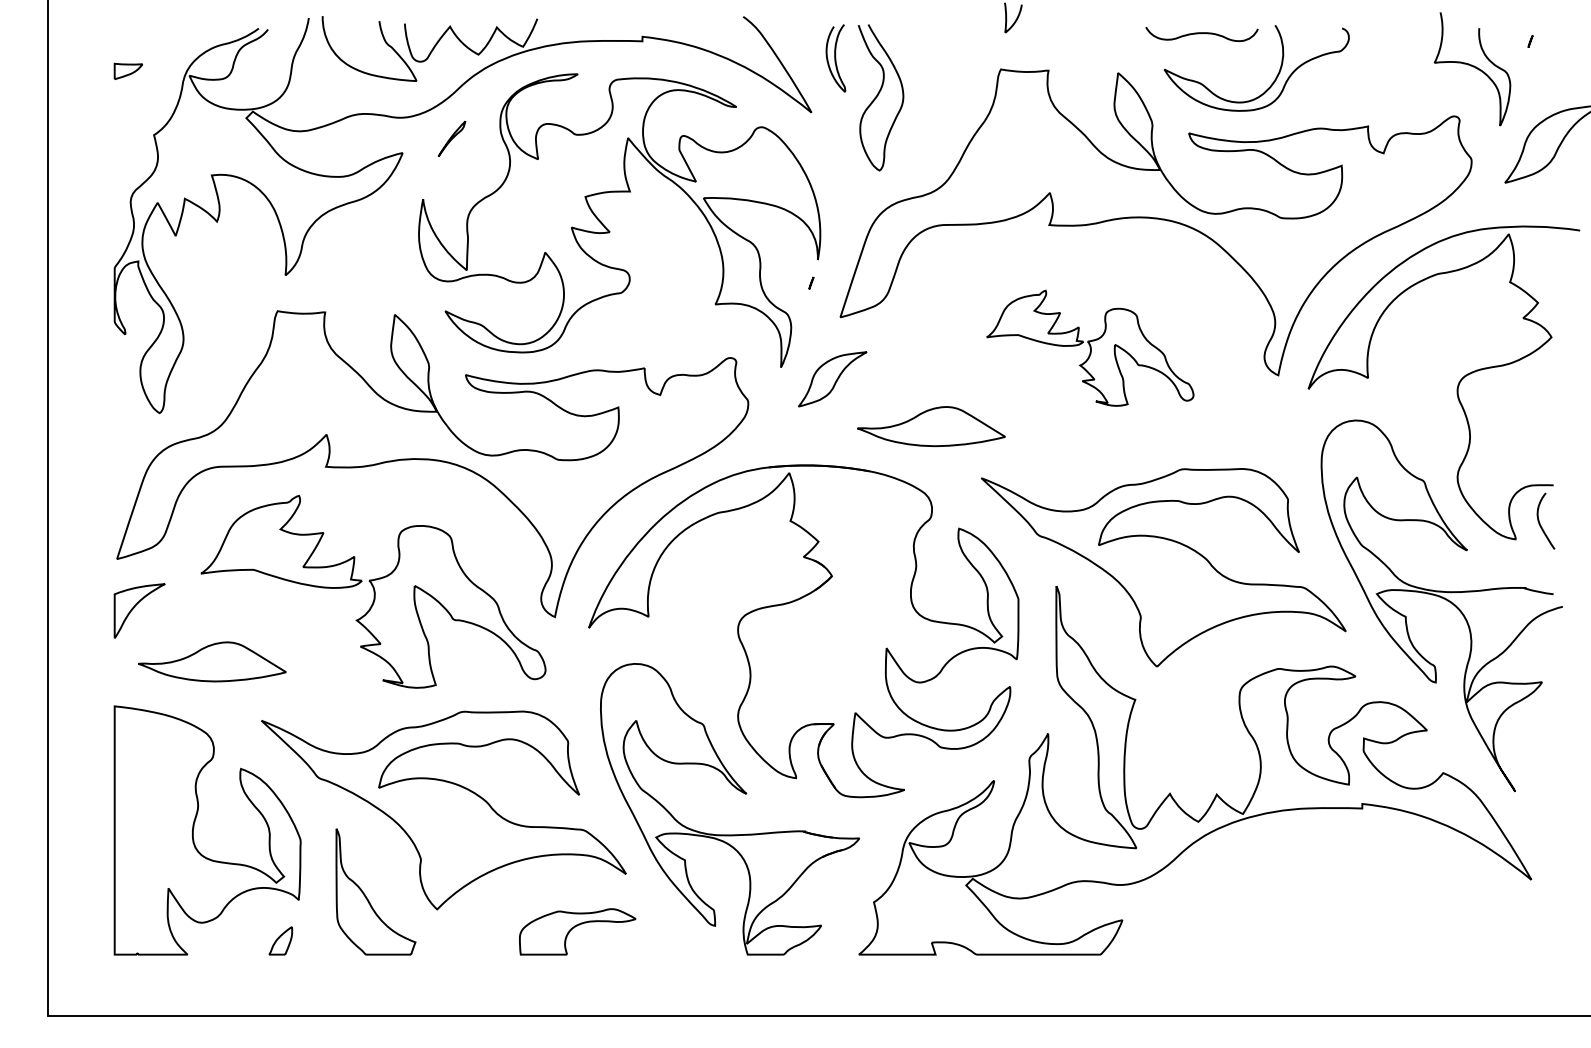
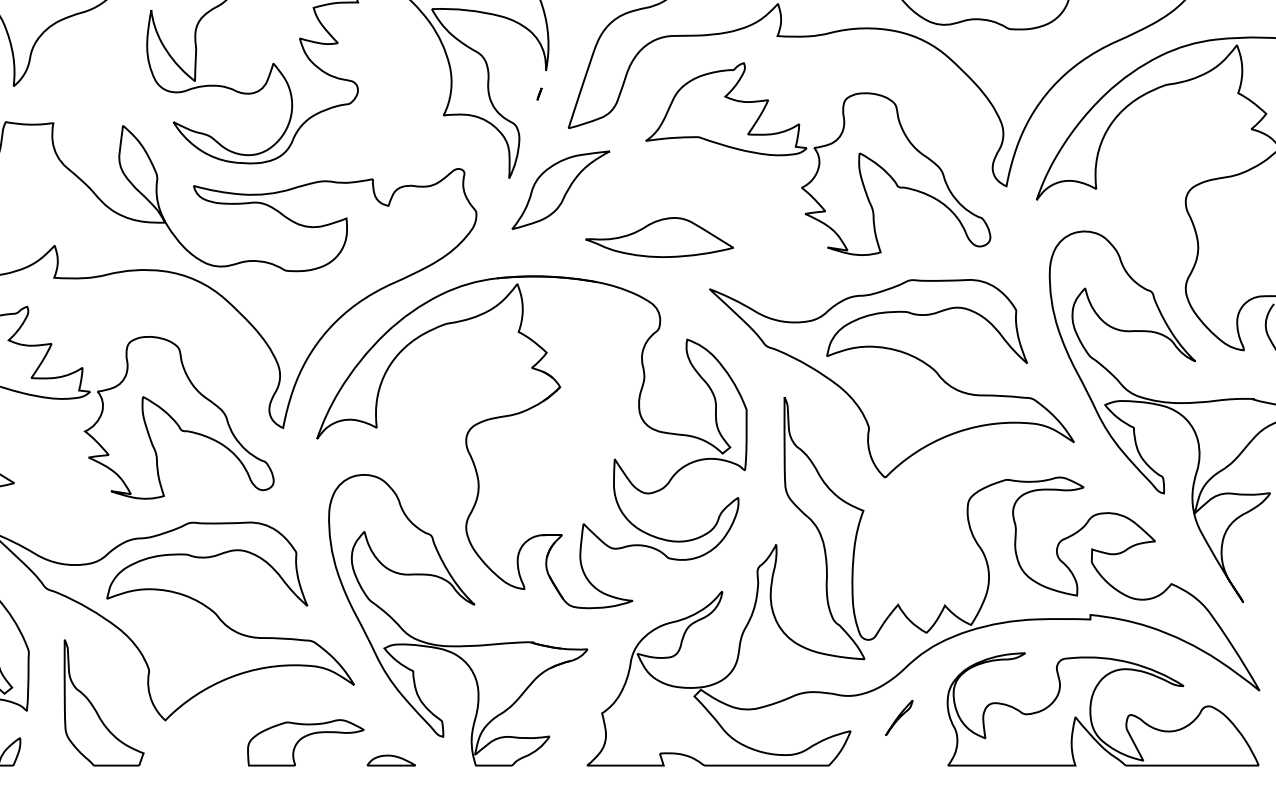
part: (1090, 348) -> (818, 159), size x1.67
part: (832, 379) -> (560, 190), size x1.43
part: (1363, 898) -> (1091, 709), added
part: (1171, 907) -> (899, 718), added
part: (662, 949) -> (390, 760), added

